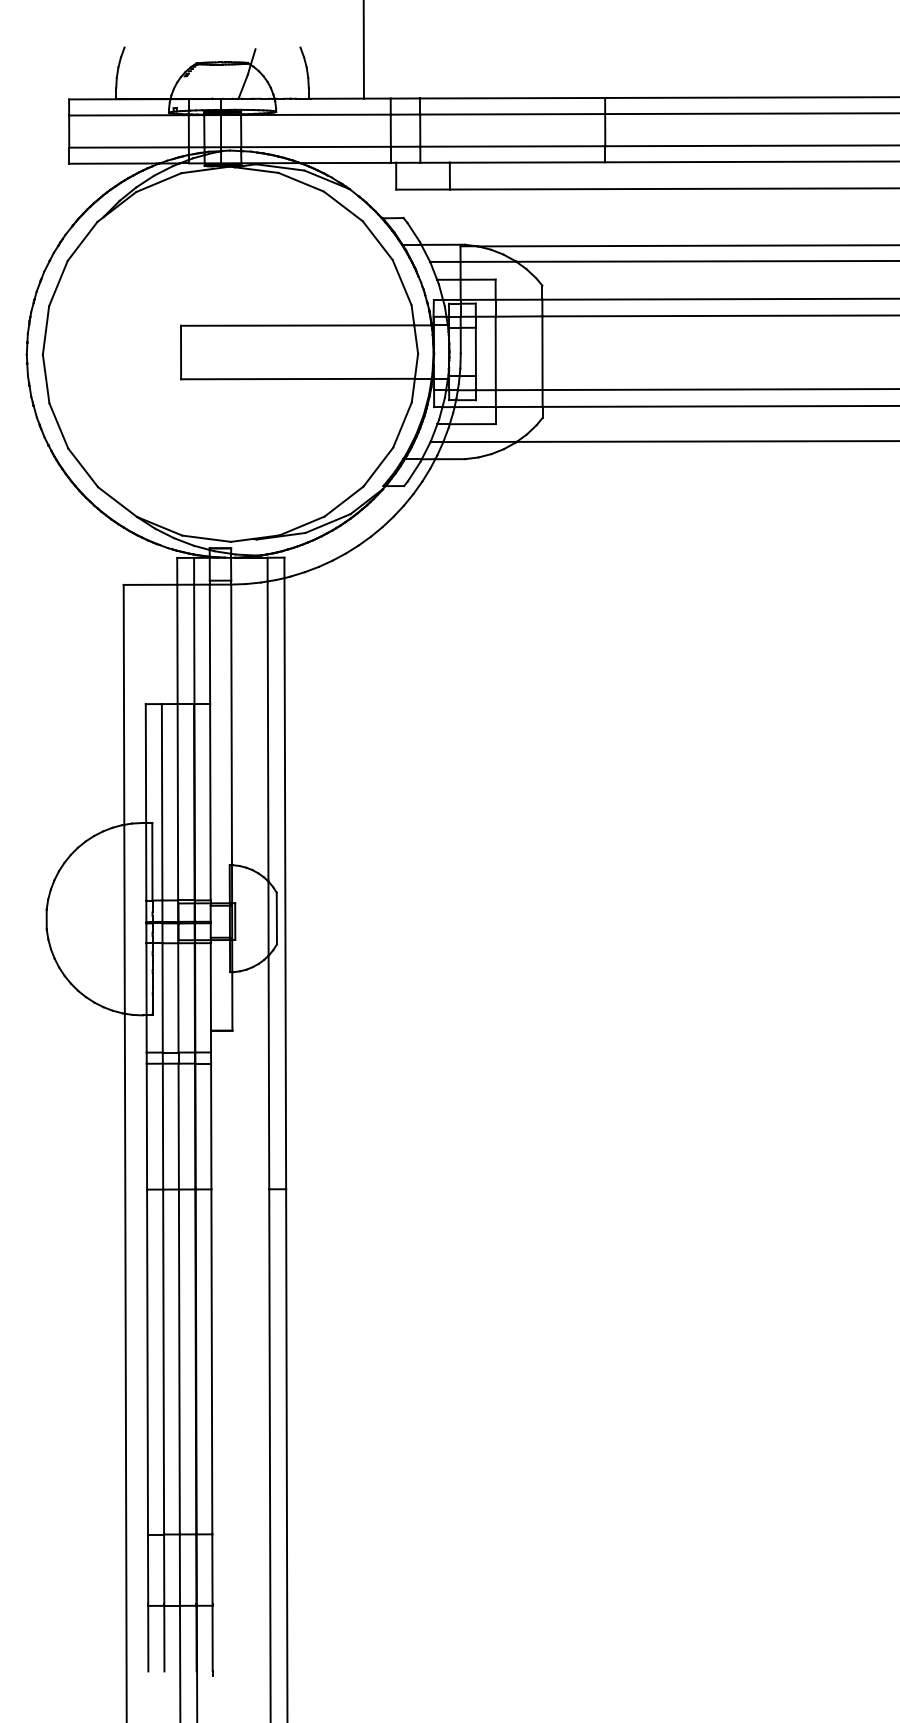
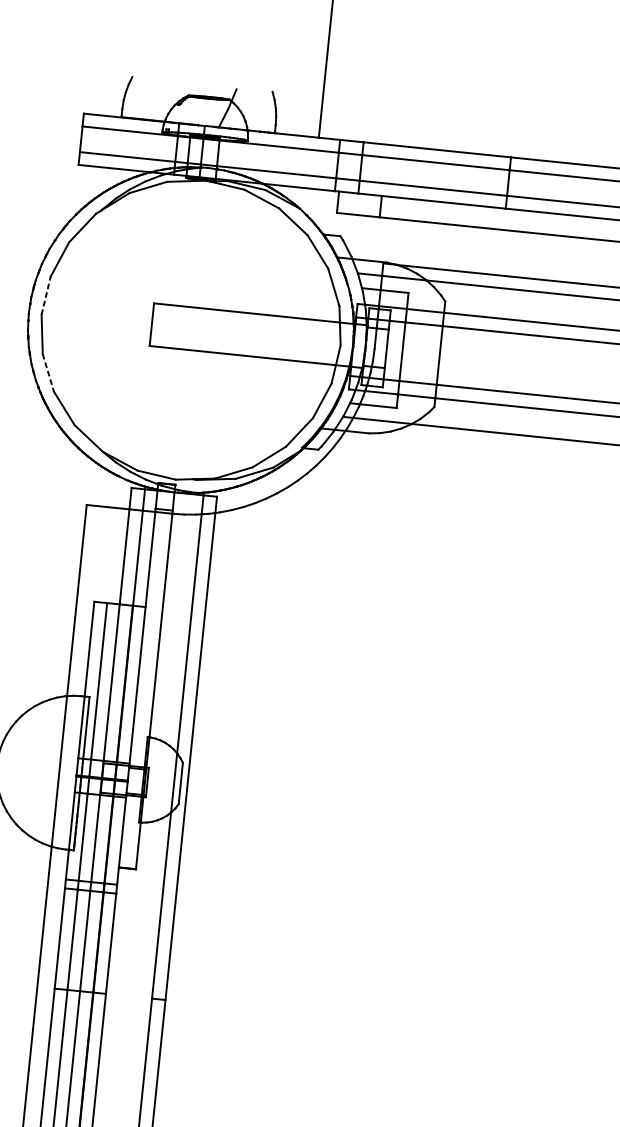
line: (46, 330) -> (46, 295), solid -> dashed
line: (59, 426) -> (48, 373), solid -> dashed

